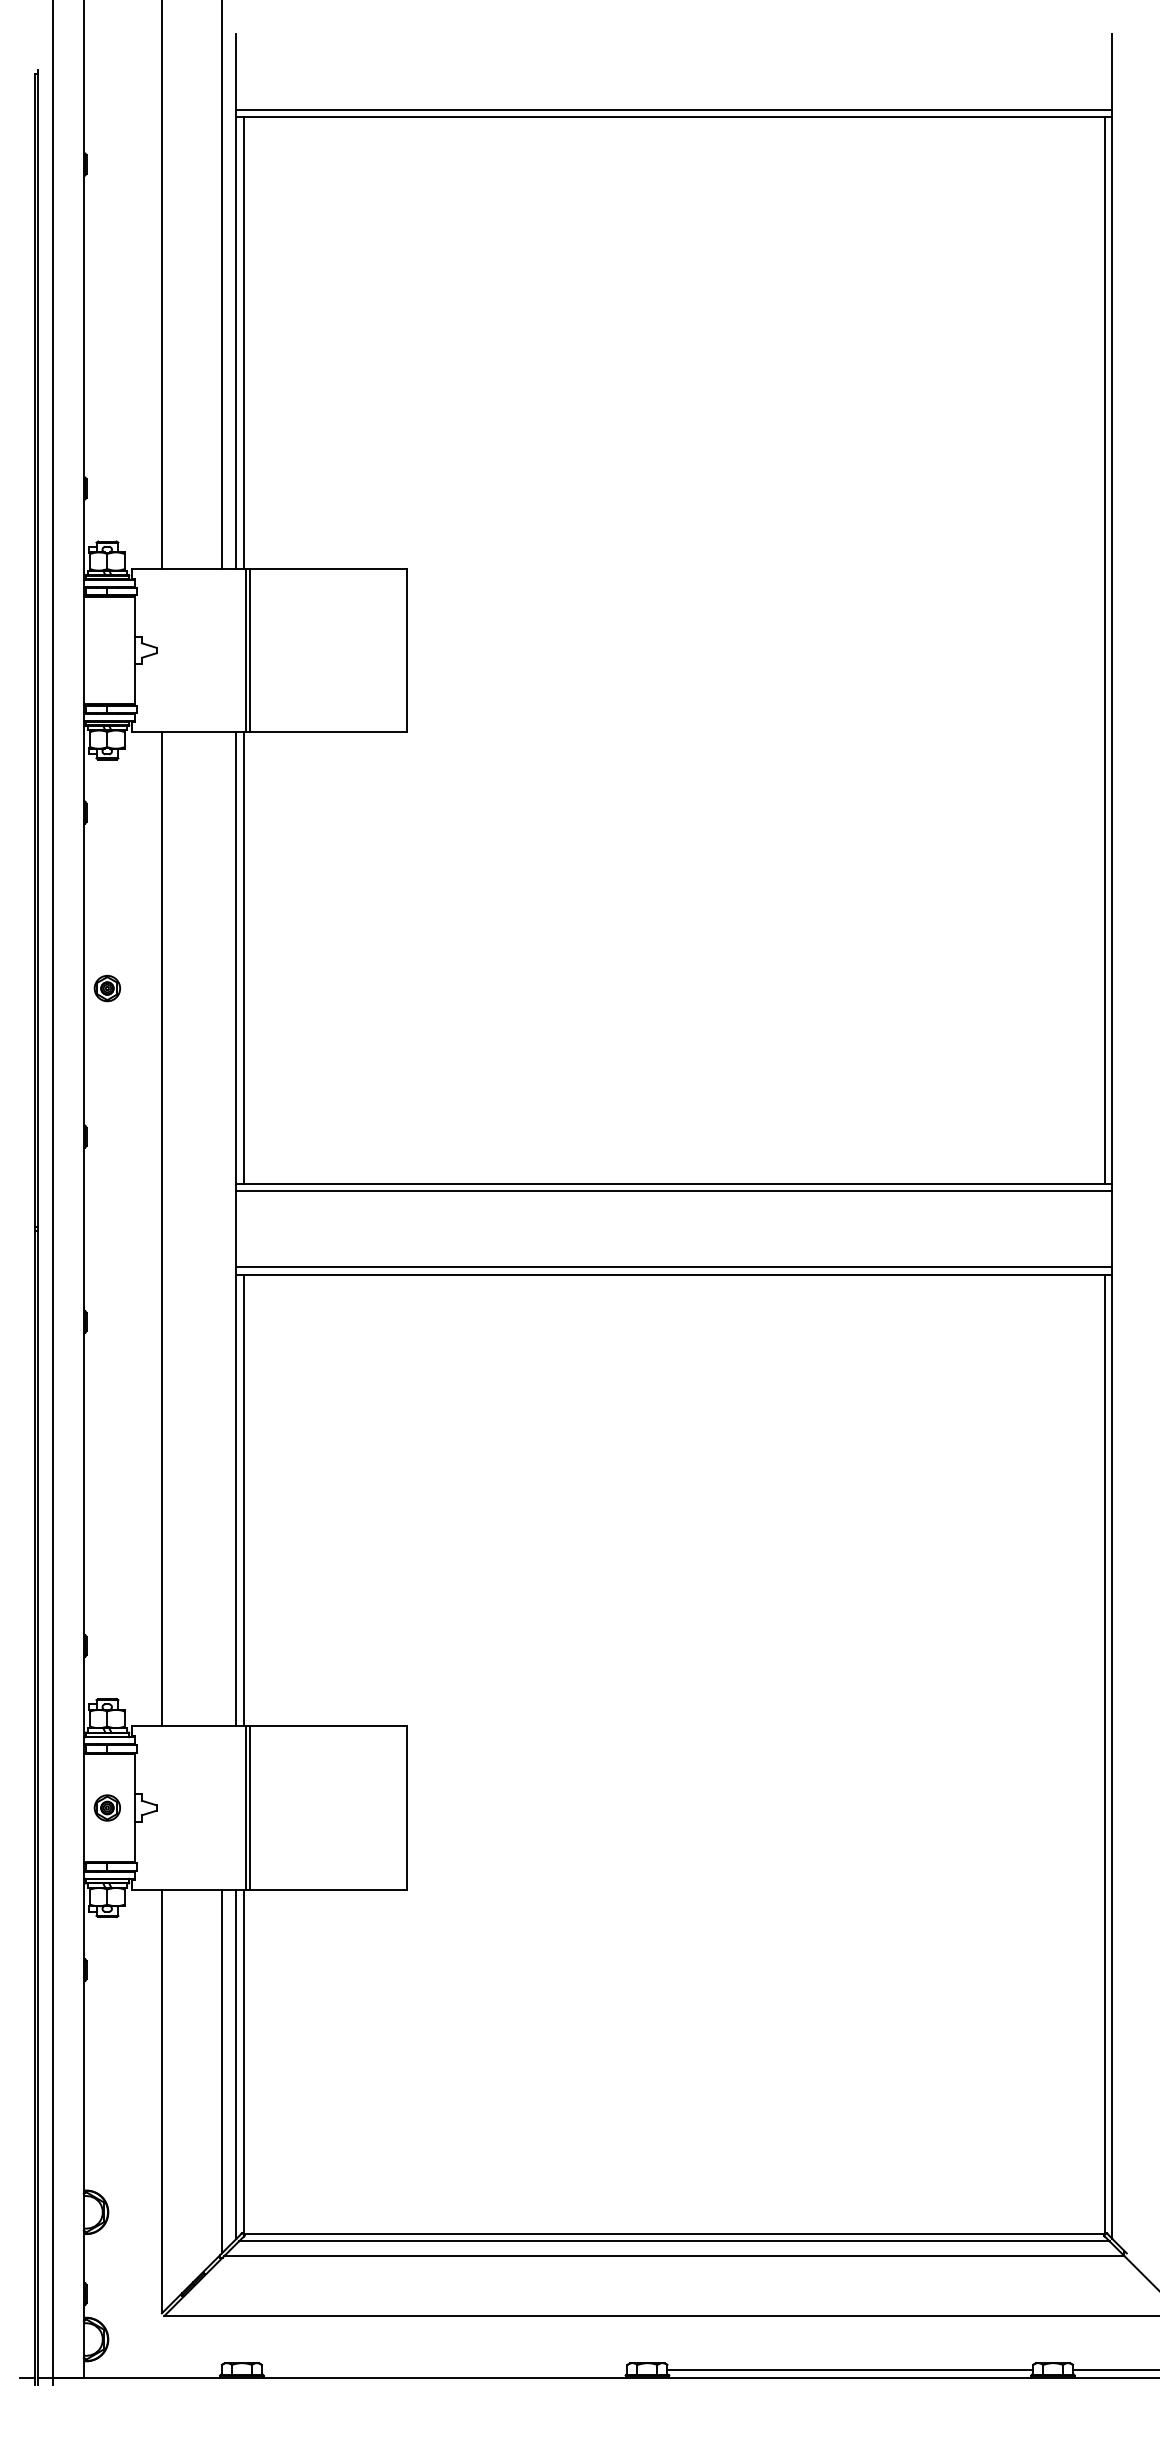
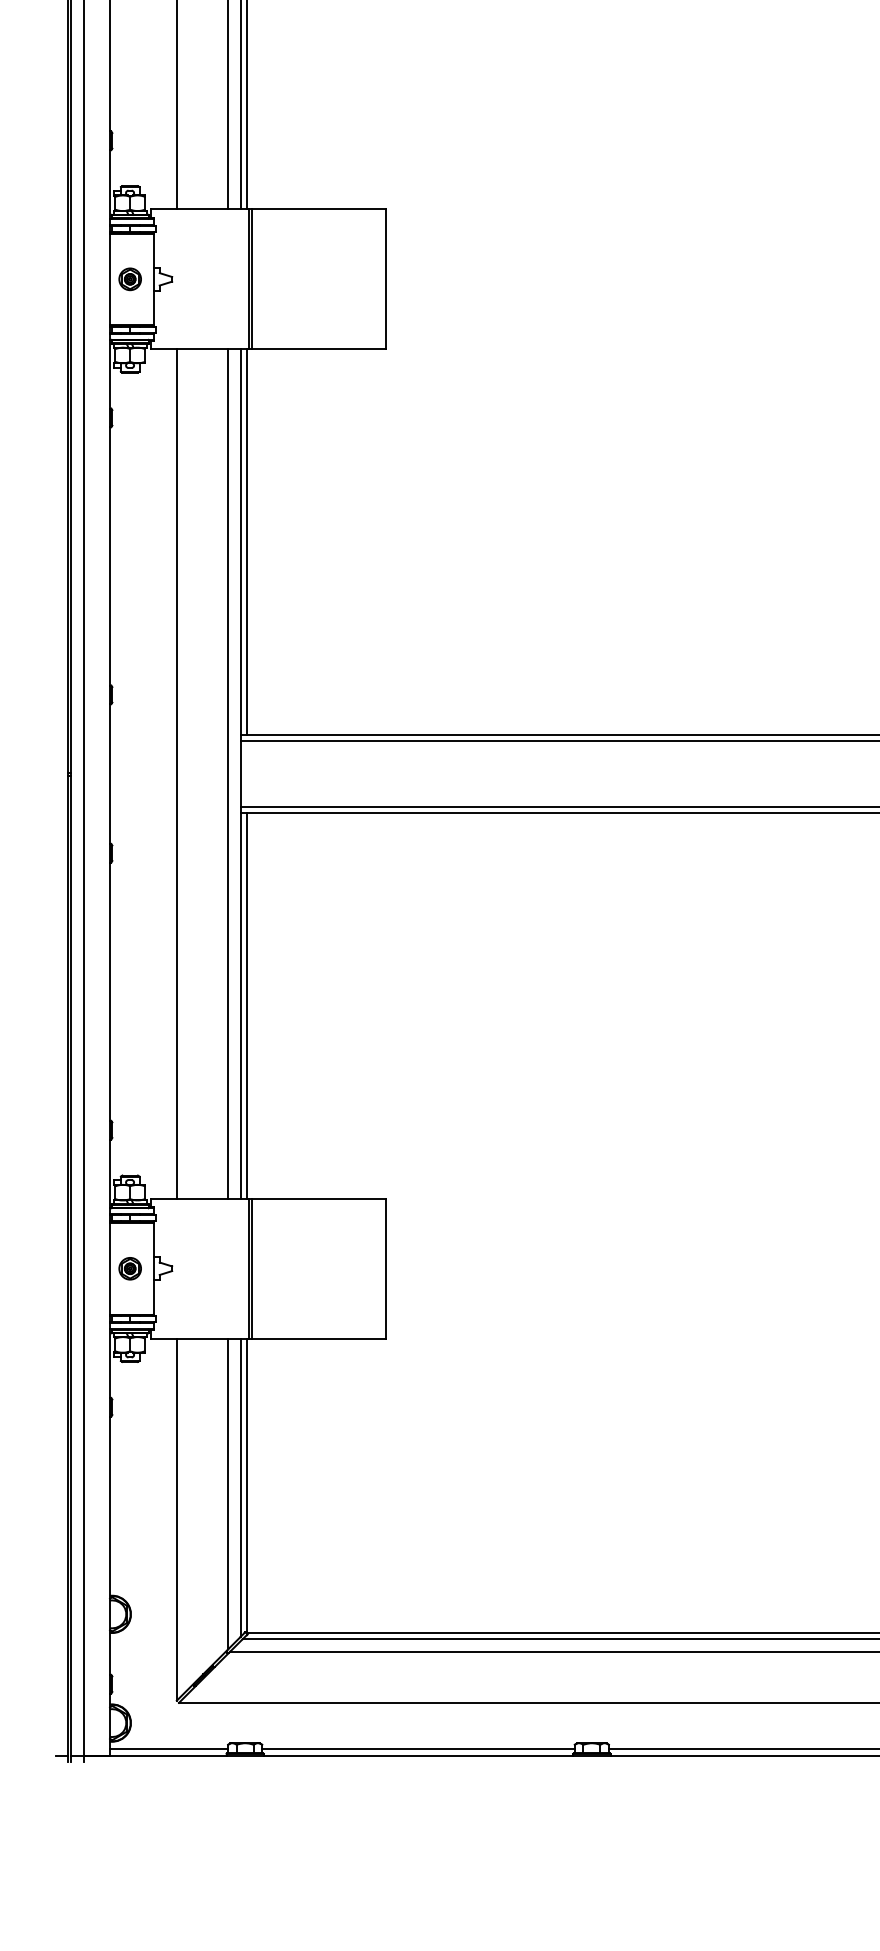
part: (106, 988) -> (129, 279), moved
line: (221, 1229) -> (227, 774), added
line: (152, 2370) -> (168, 1749), added
line: (444, 2370) -> (418, 1749), added

